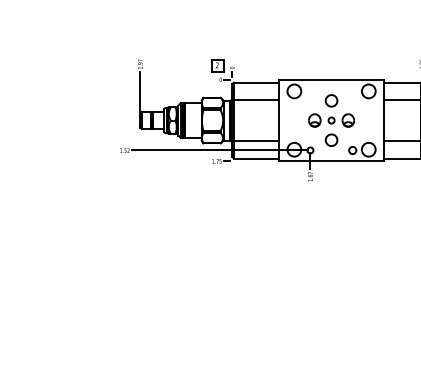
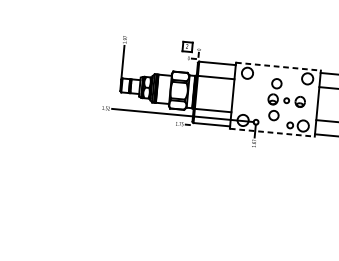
line: (331, 79) -> (278, 66), solid -> dashed
part: (331, 120) -> (286, 100), moved
line: (331, 161) -> (272, 132), solid -> dashed

